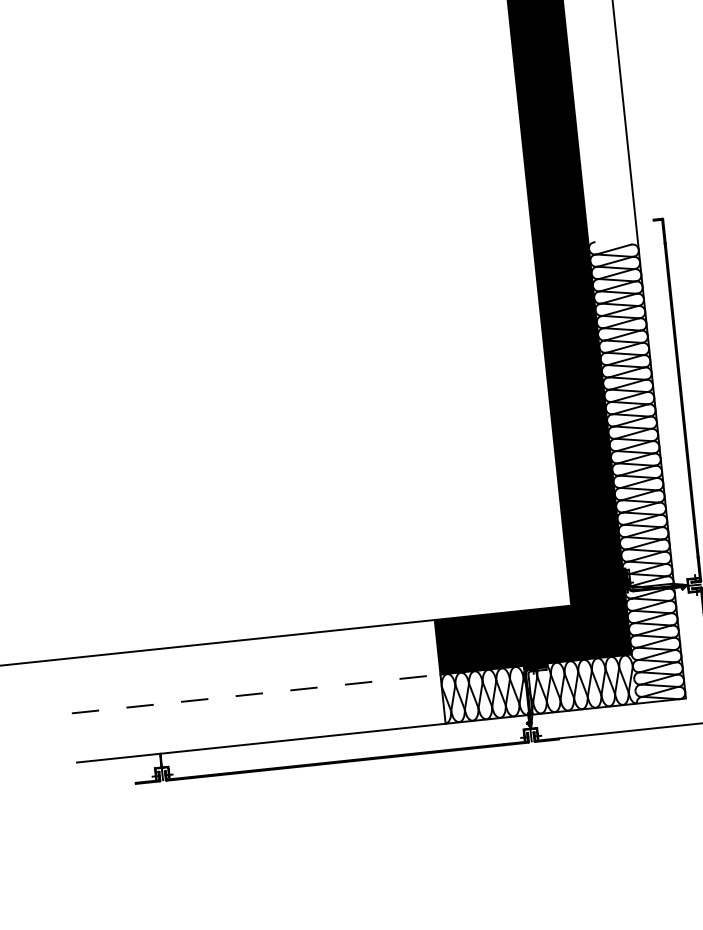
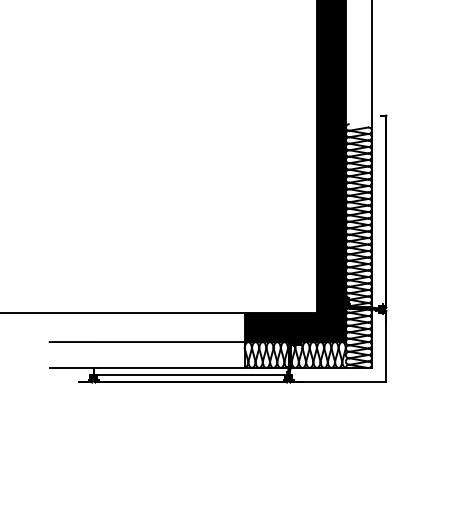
line: (256, 694) -> (147, 342), dashed -> solid
line: (346, 748) -> (191, 375), added

